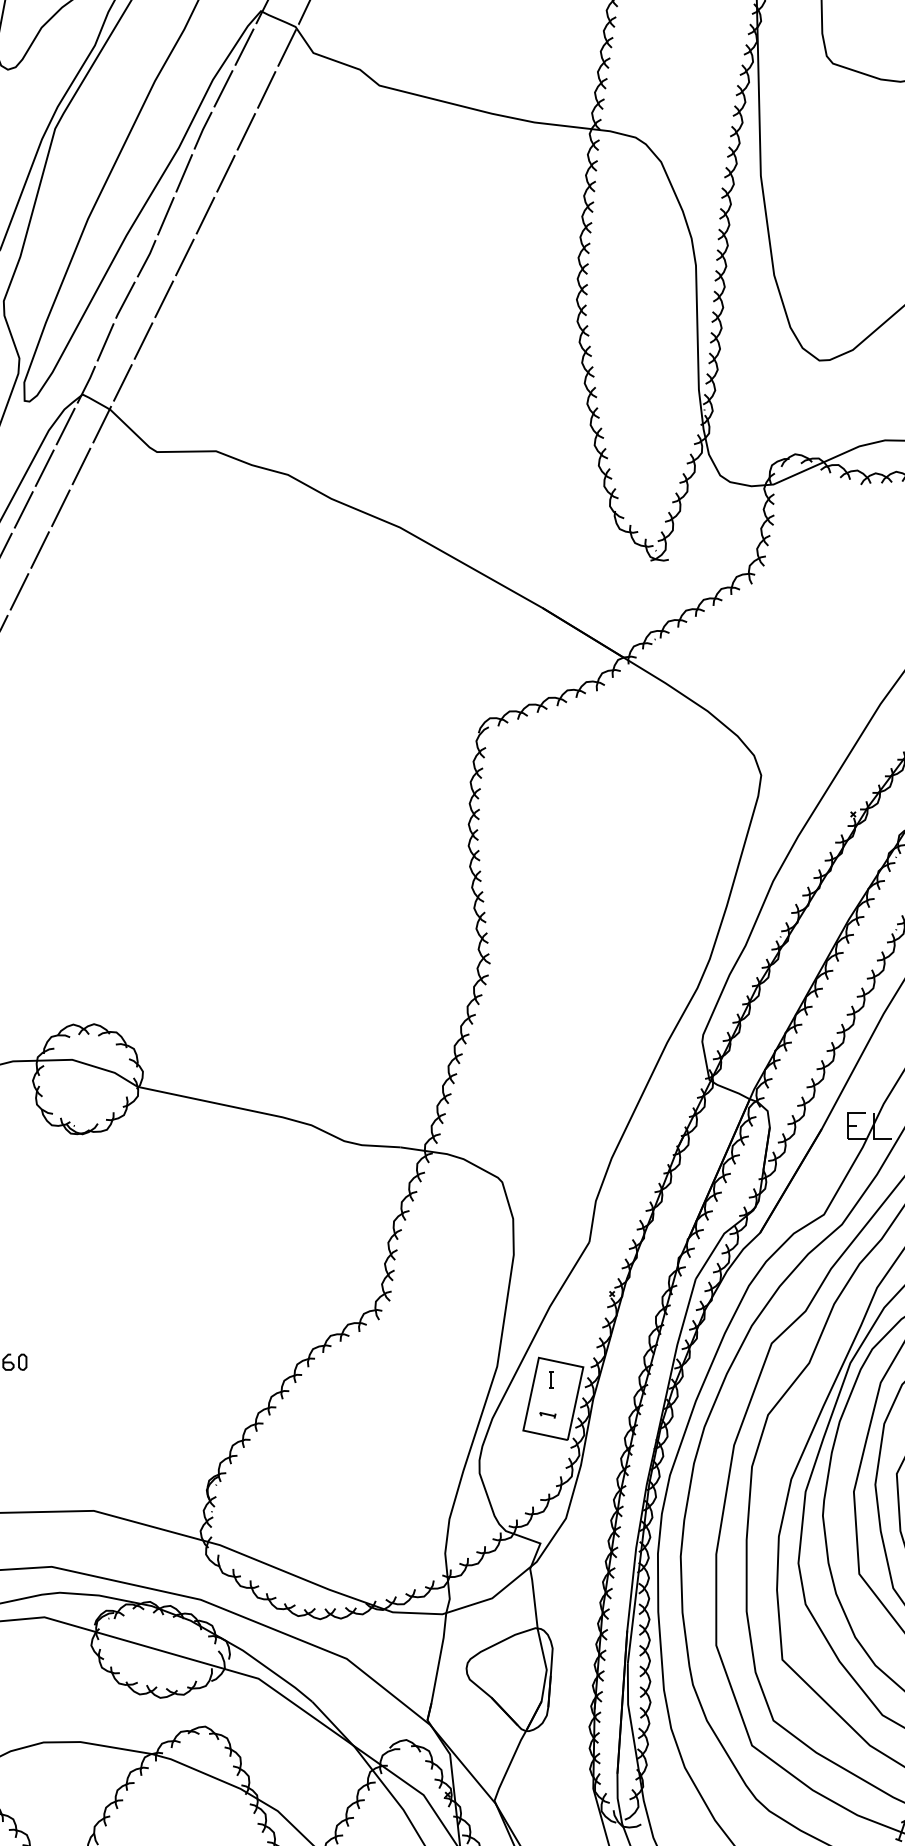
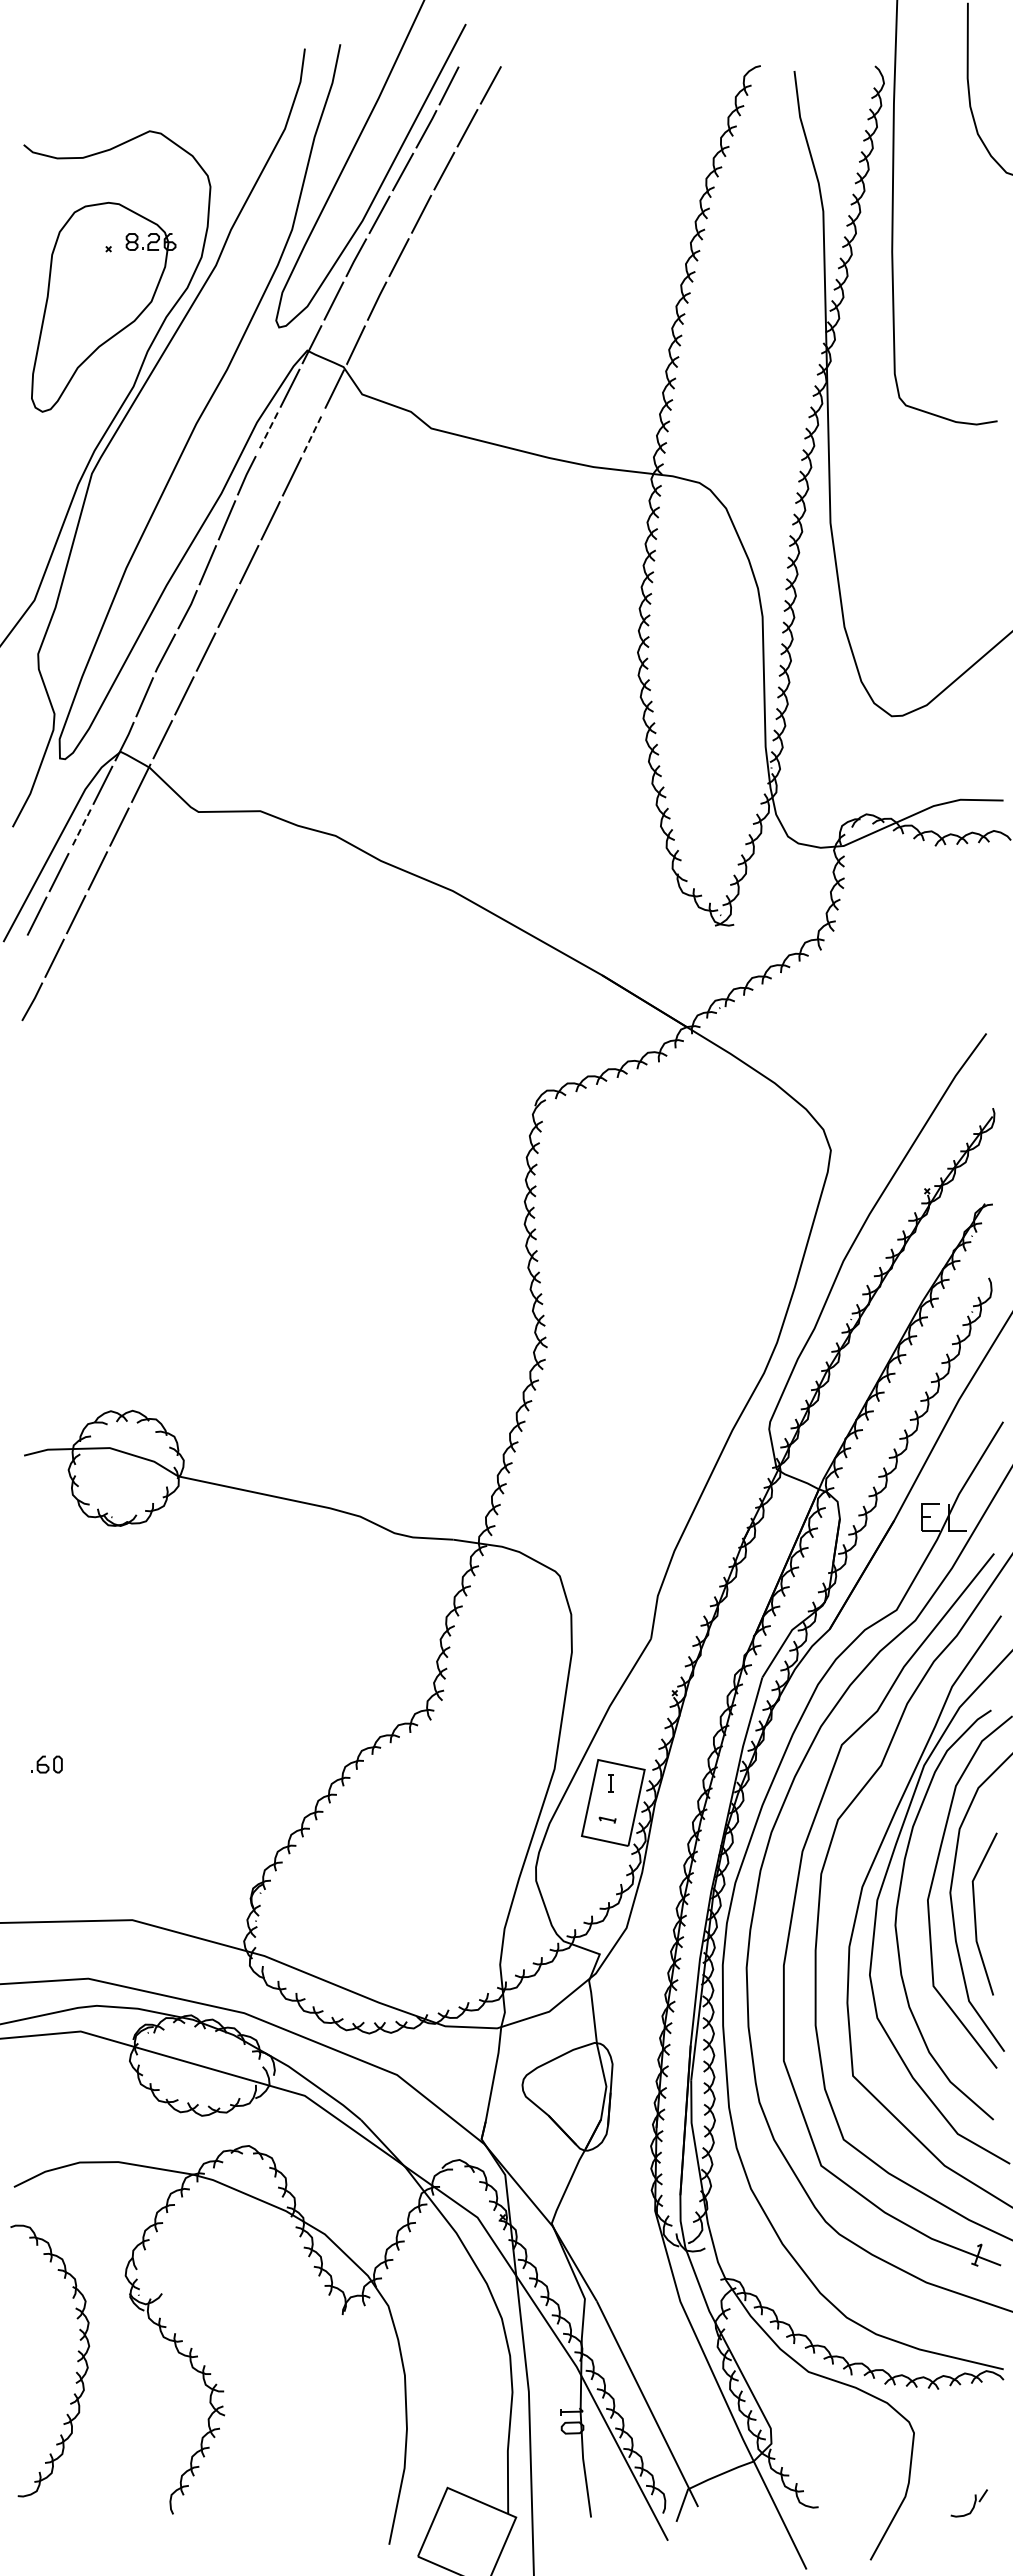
line: (223, 88) -> (268, 431), solid -> dashed
line: (266, 89) -> (313, 432), solid -> dashed
line: (45, 467) -> (81, 828), solid -> dashed

